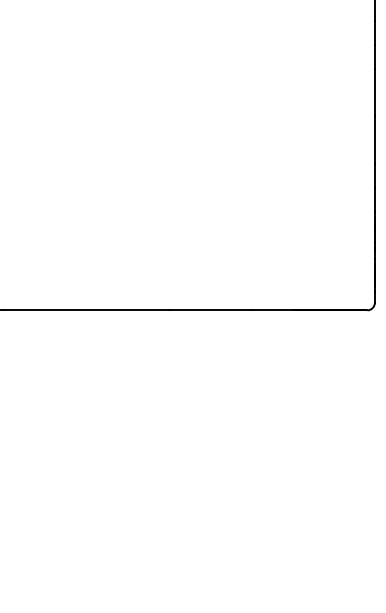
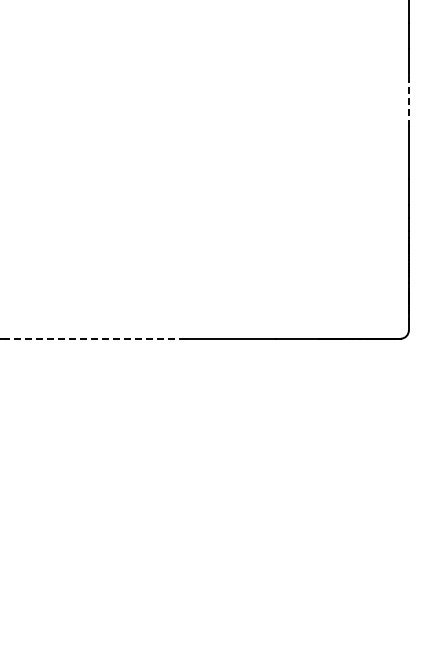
line: (374, 91) -> (408, 100), solid -> dashed
line: (87, 310) -> (95, 338), solid -> dashed

